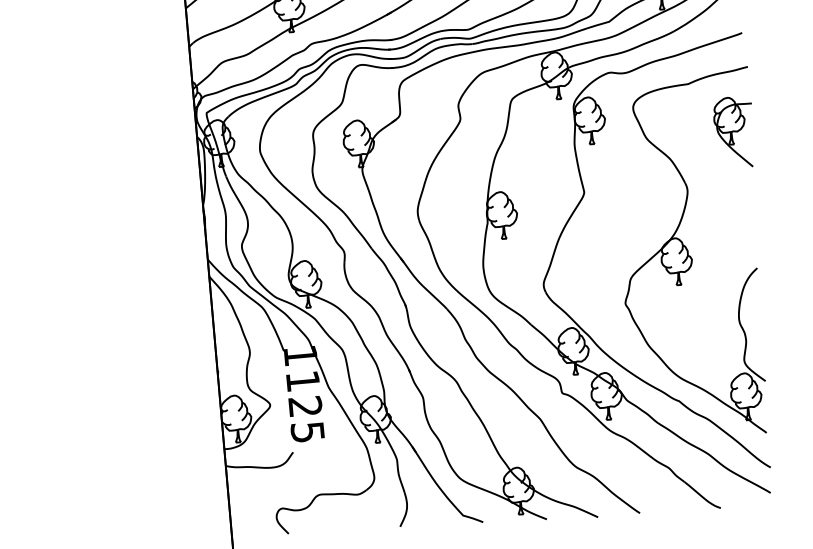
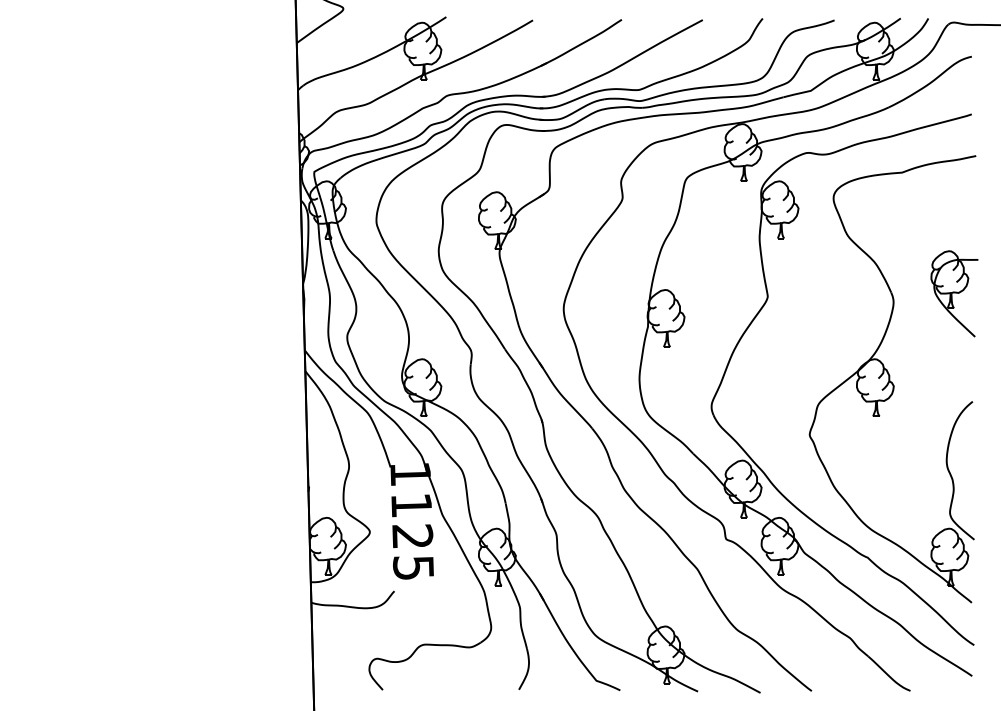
part: (734, 132) -> (954, 293), moved

